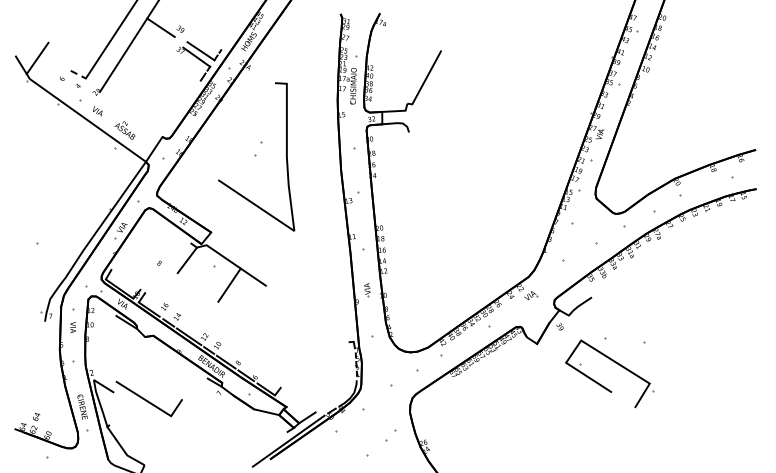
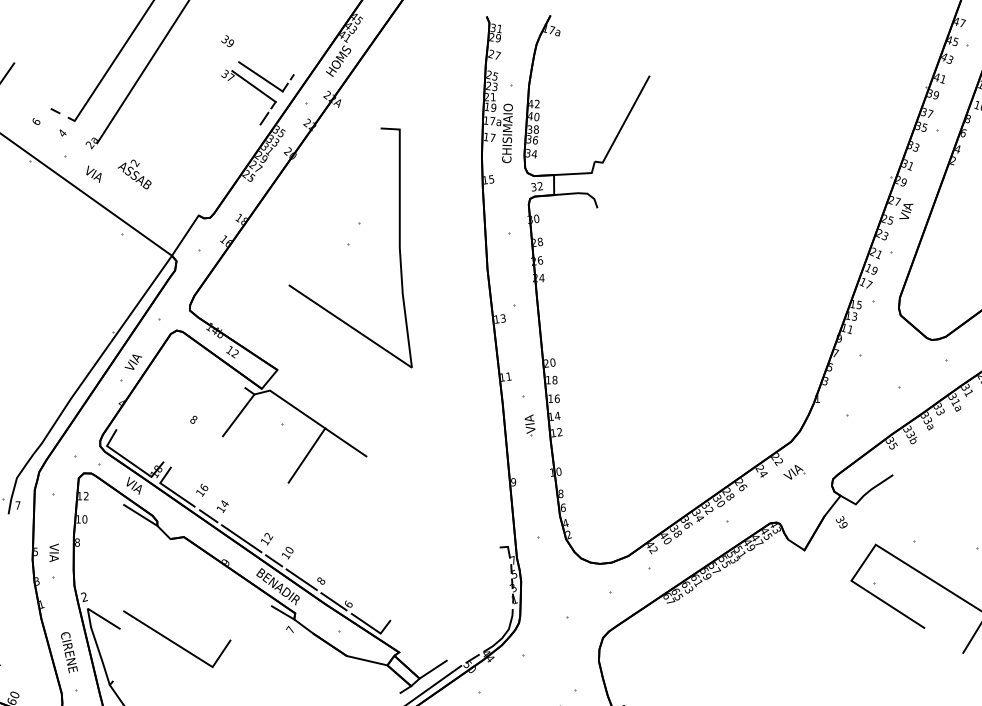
line: (160, 27) -> (195, 38), removed
text: (124, 130) -> (133, 174), moved
part: (367, 290) -> (530, 426), moved
text: (72, 327) -> (53, 552), moved

